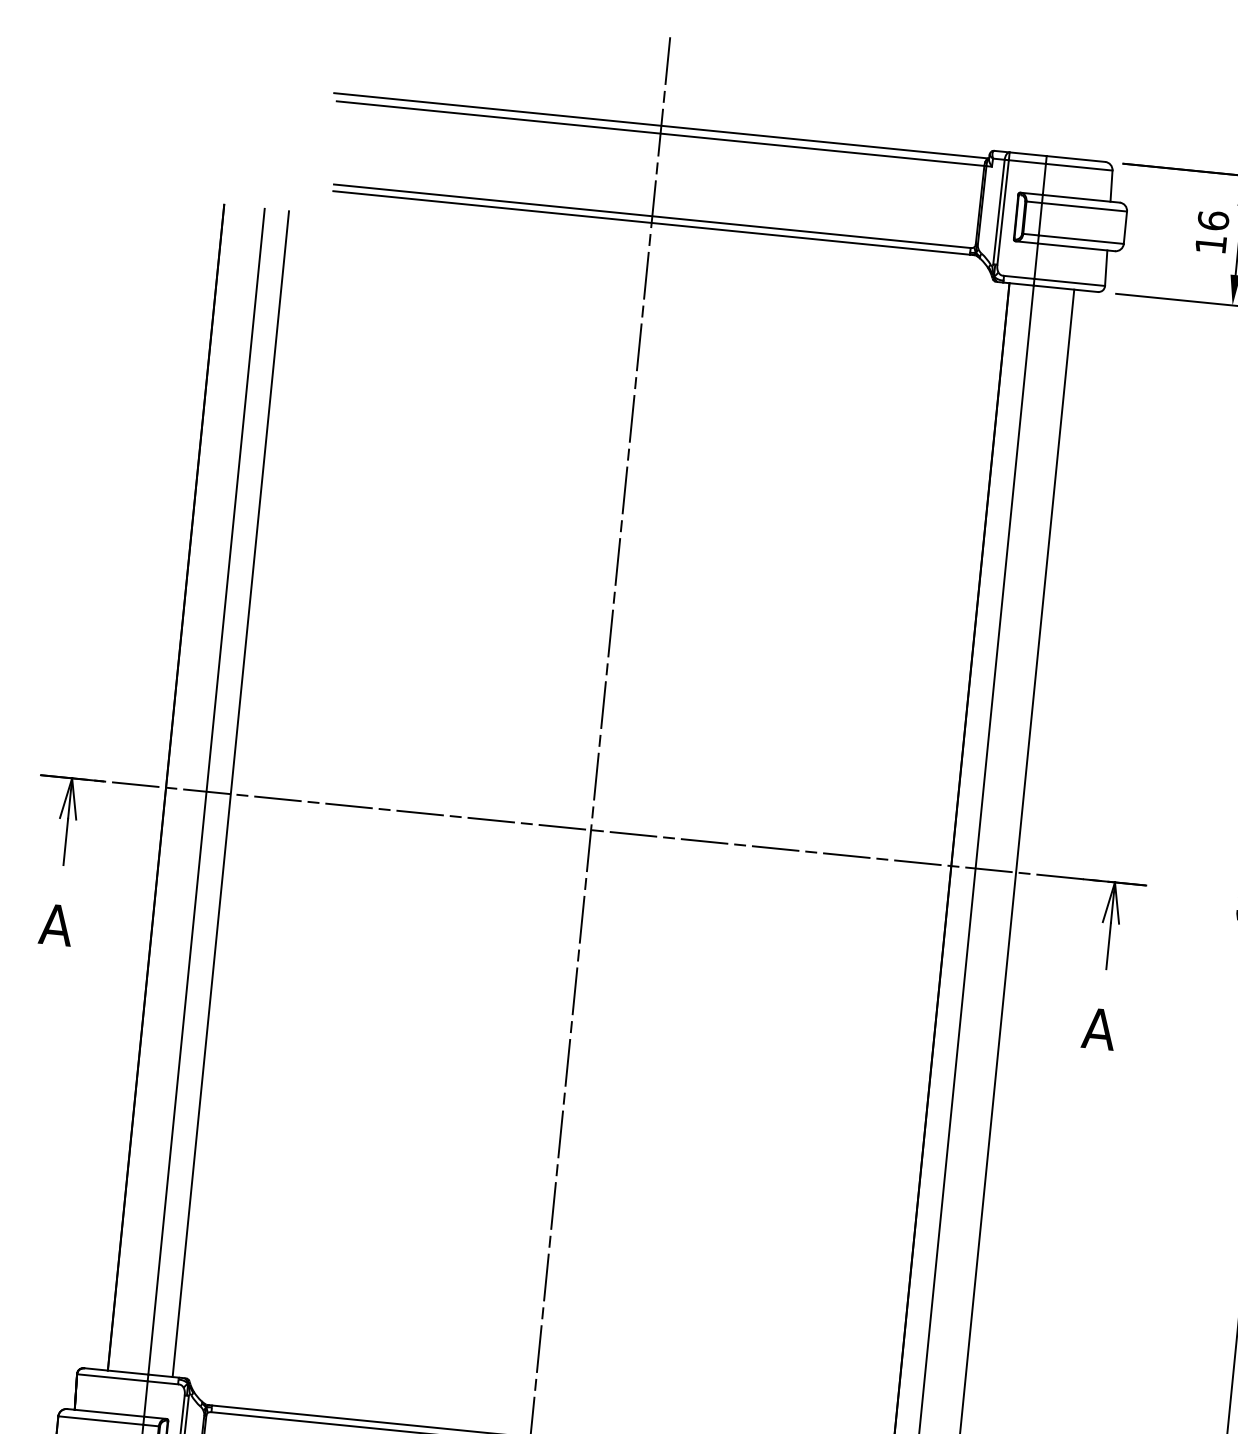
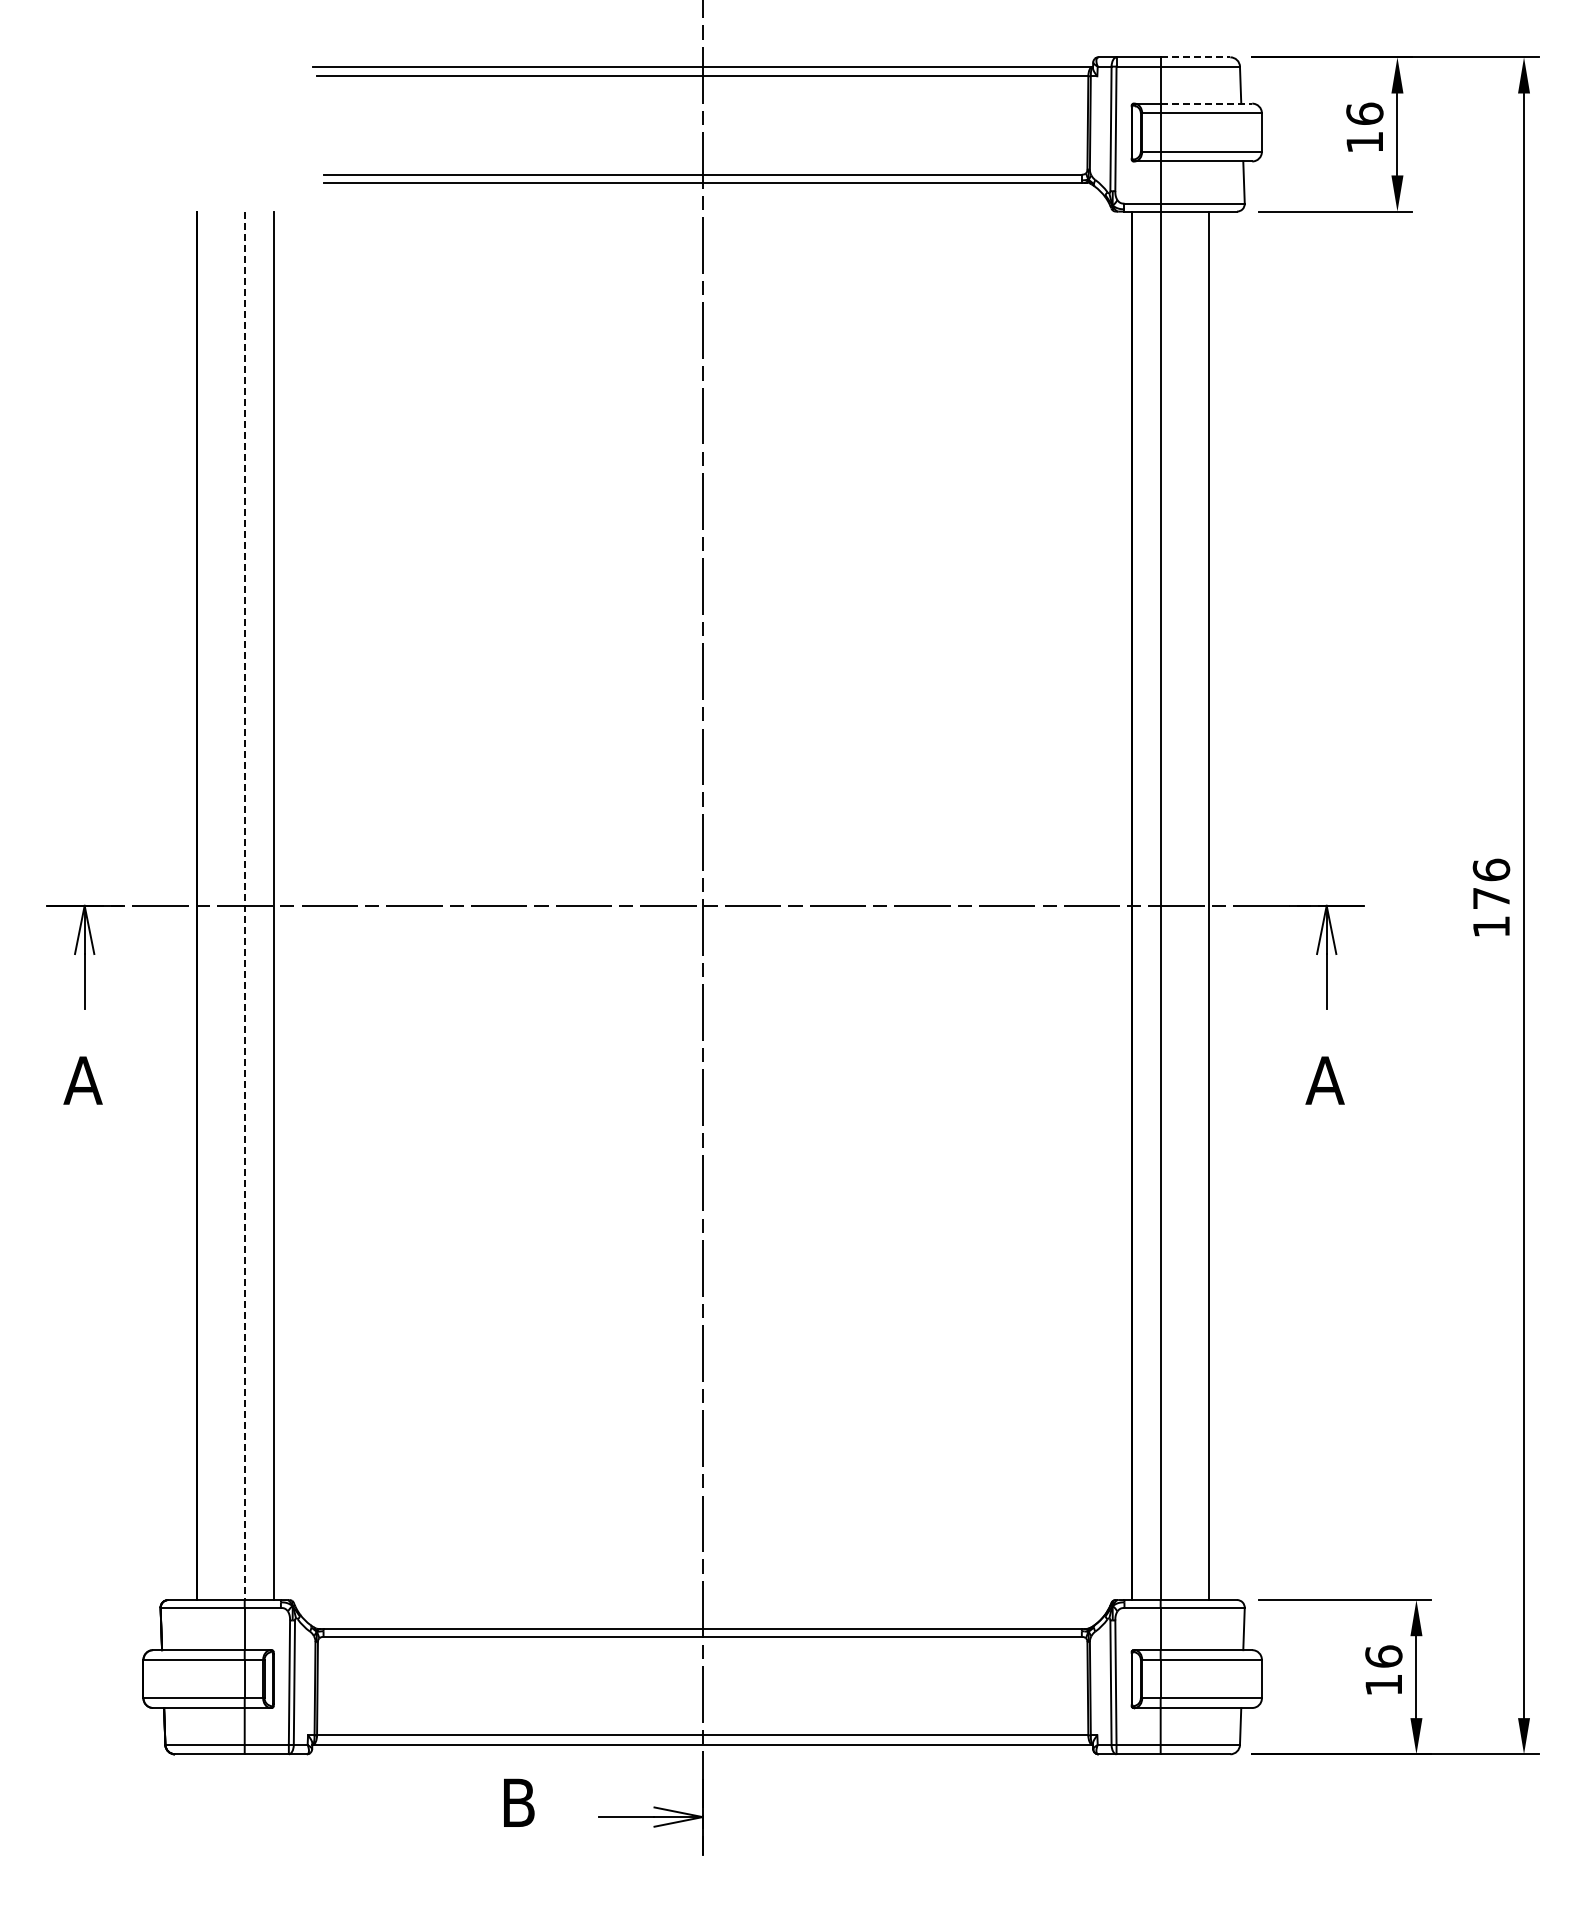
line: (1075, 159) -> (1195, 57), solid -> dashed
line: (1081, 198) -> (1206, 103), solid -> dashed
line: (206, 792) -> (244, 906), solid -> dashed

